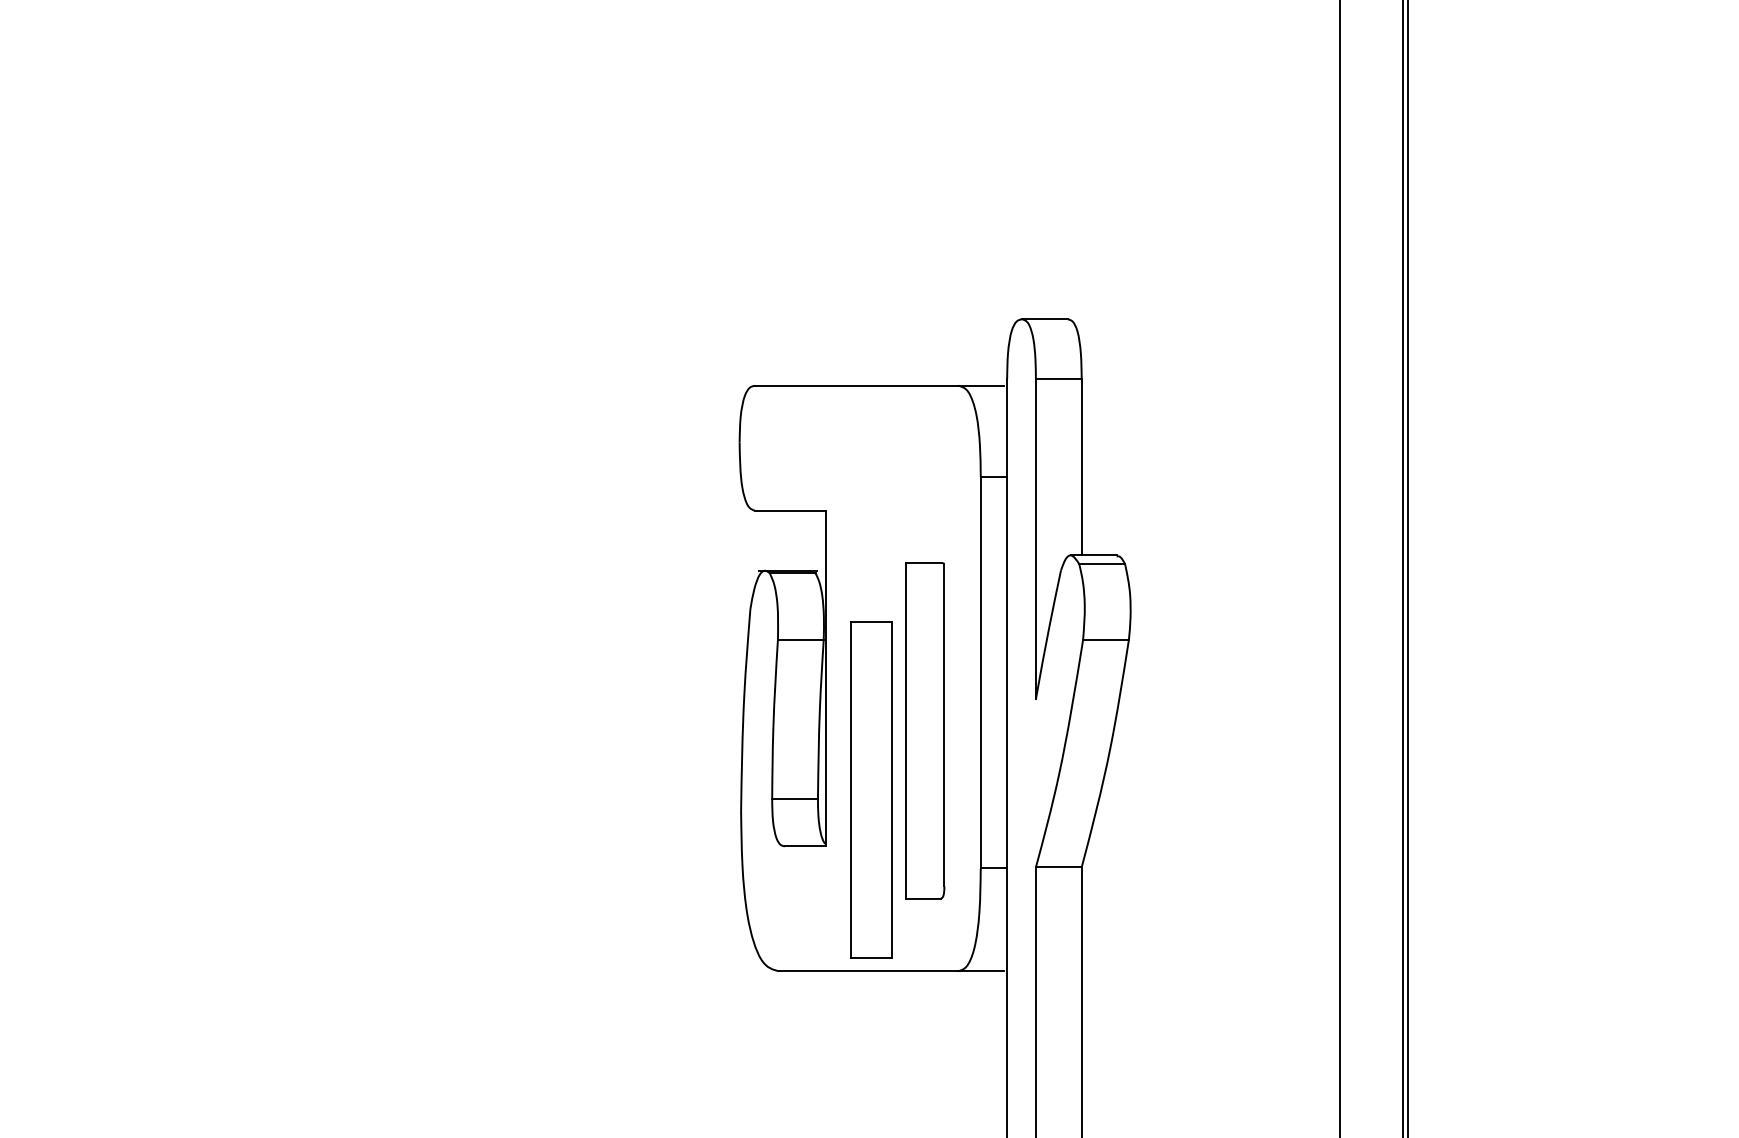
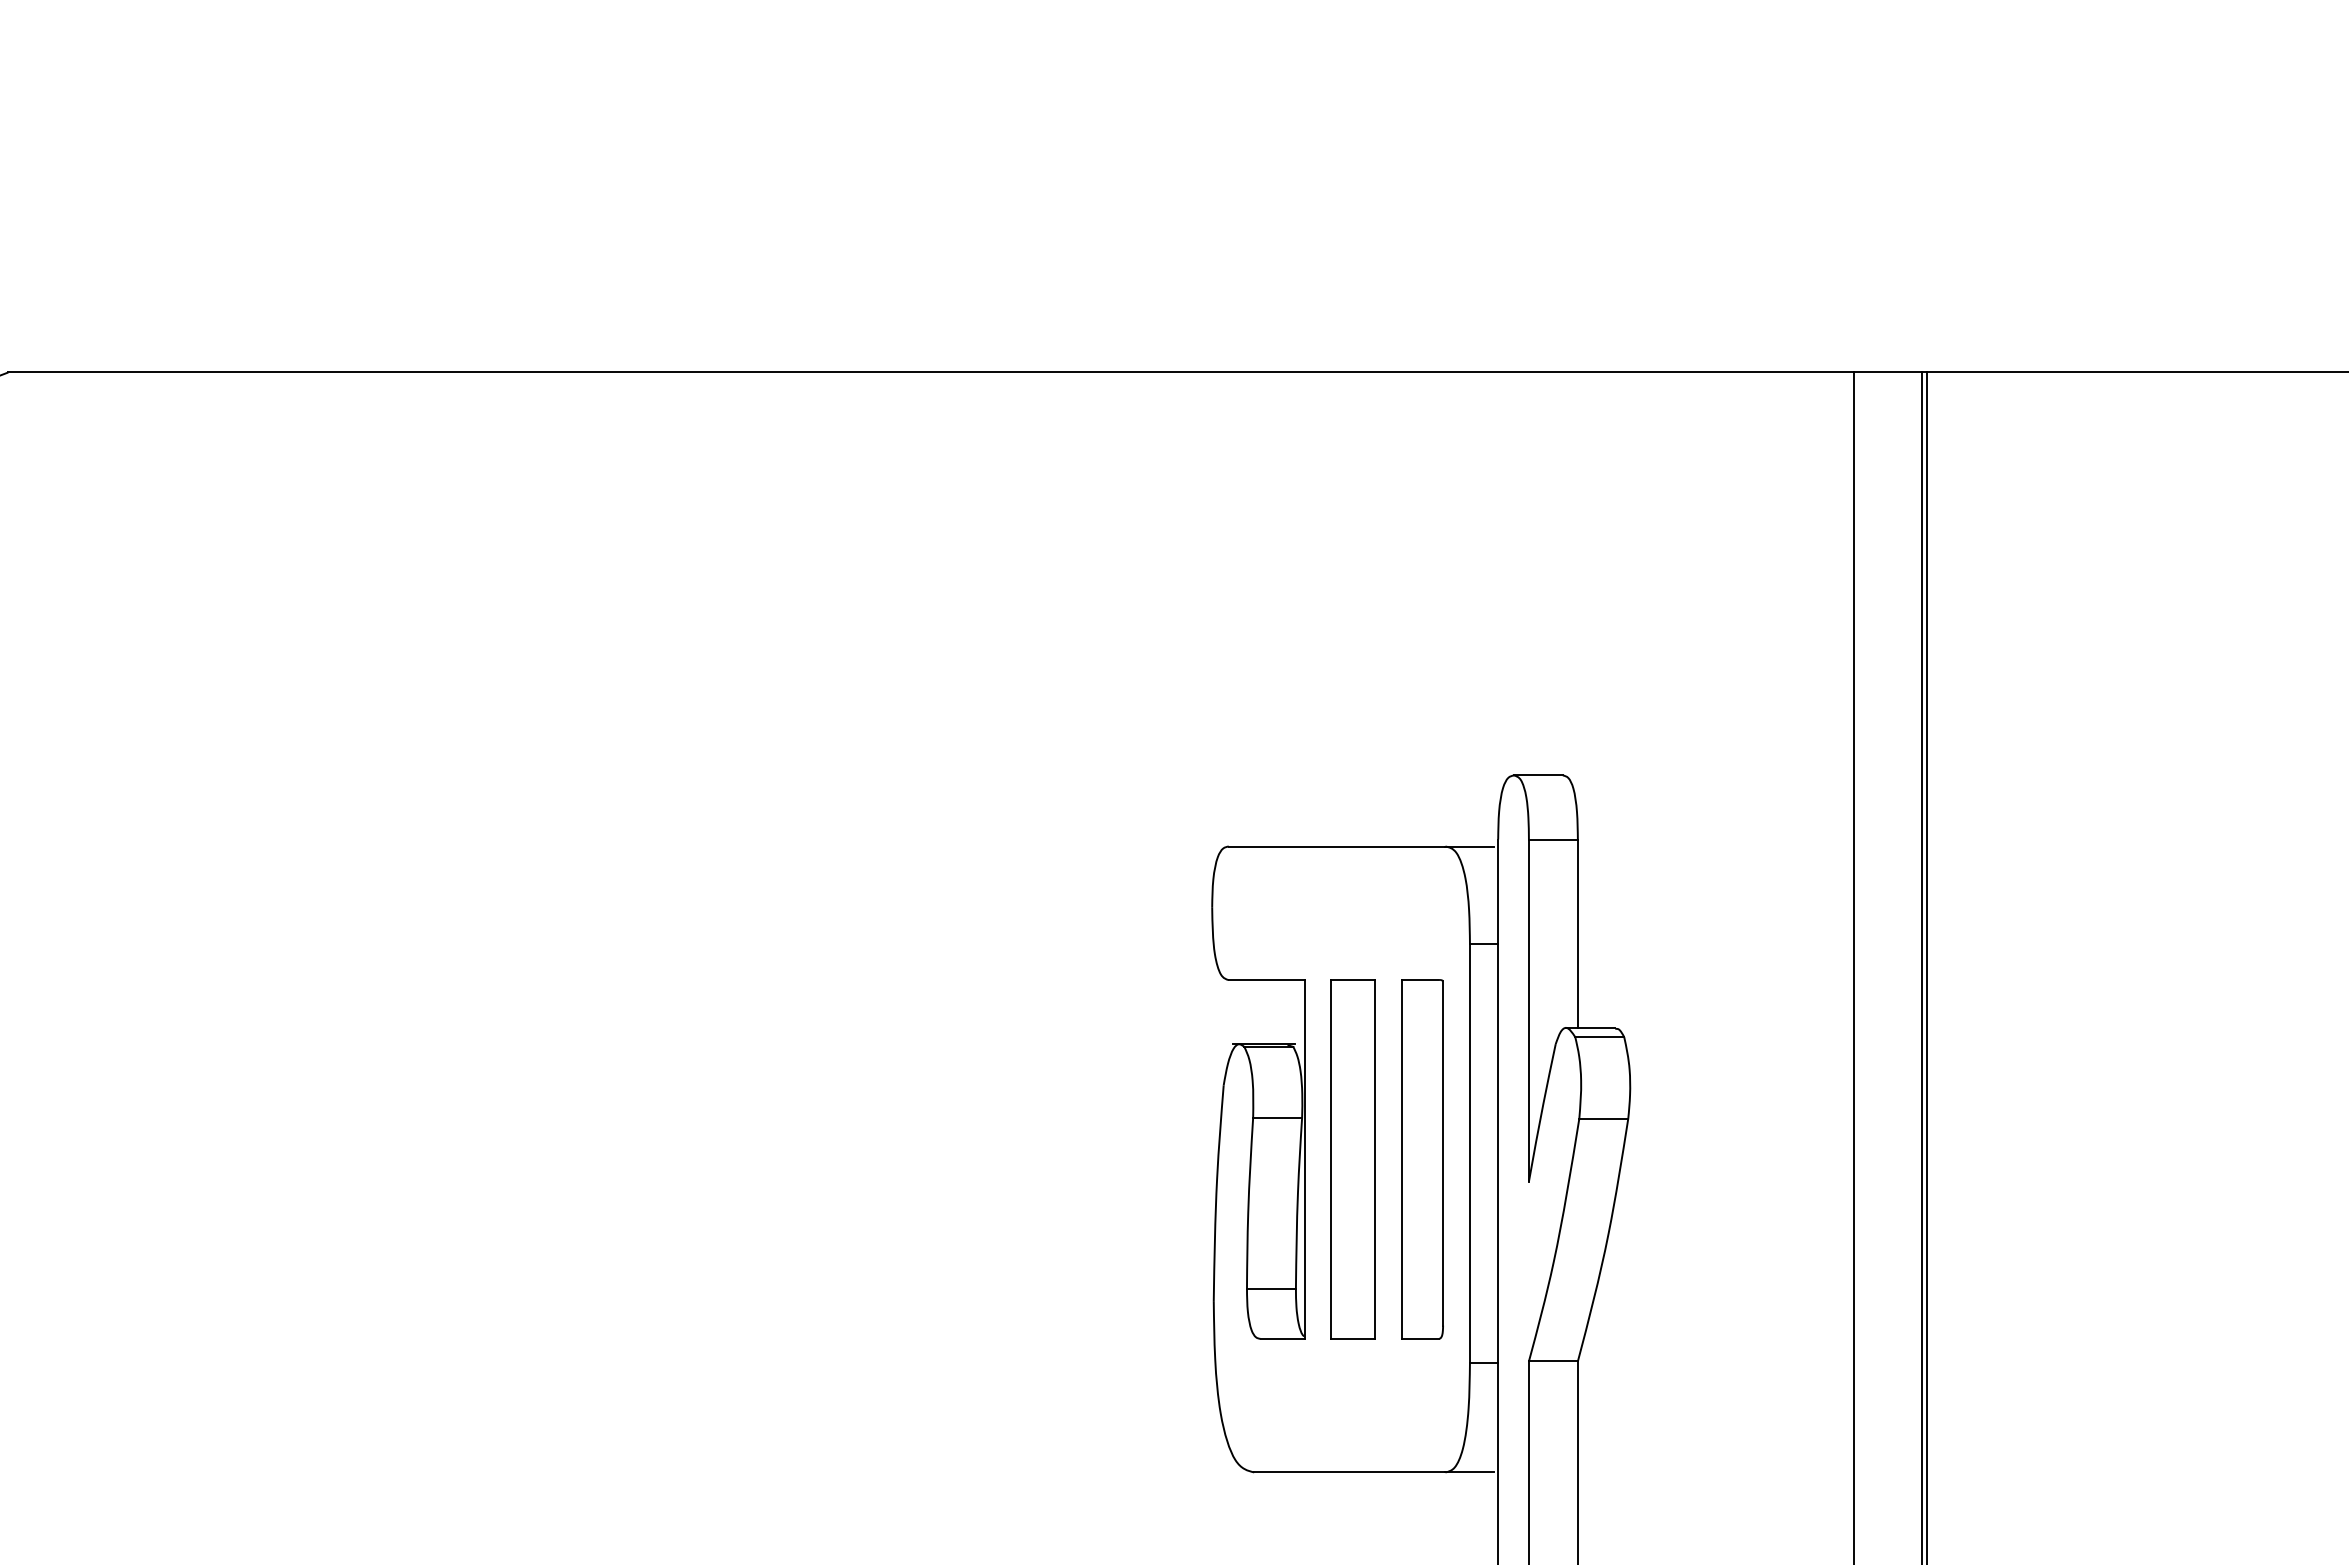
part: (925, 730) -> (1422, 1159), moved
part: (870, 789) -> (1352, 1159), moved

